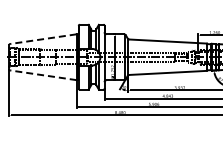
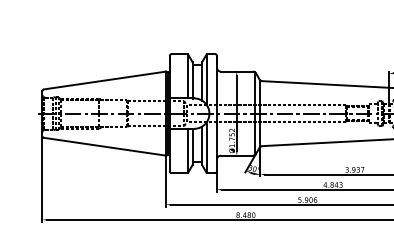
line: (43, 39) -> (105, 81), dashed -> solid
line: (43, 75) -> (105, 147), dashed -> solid

